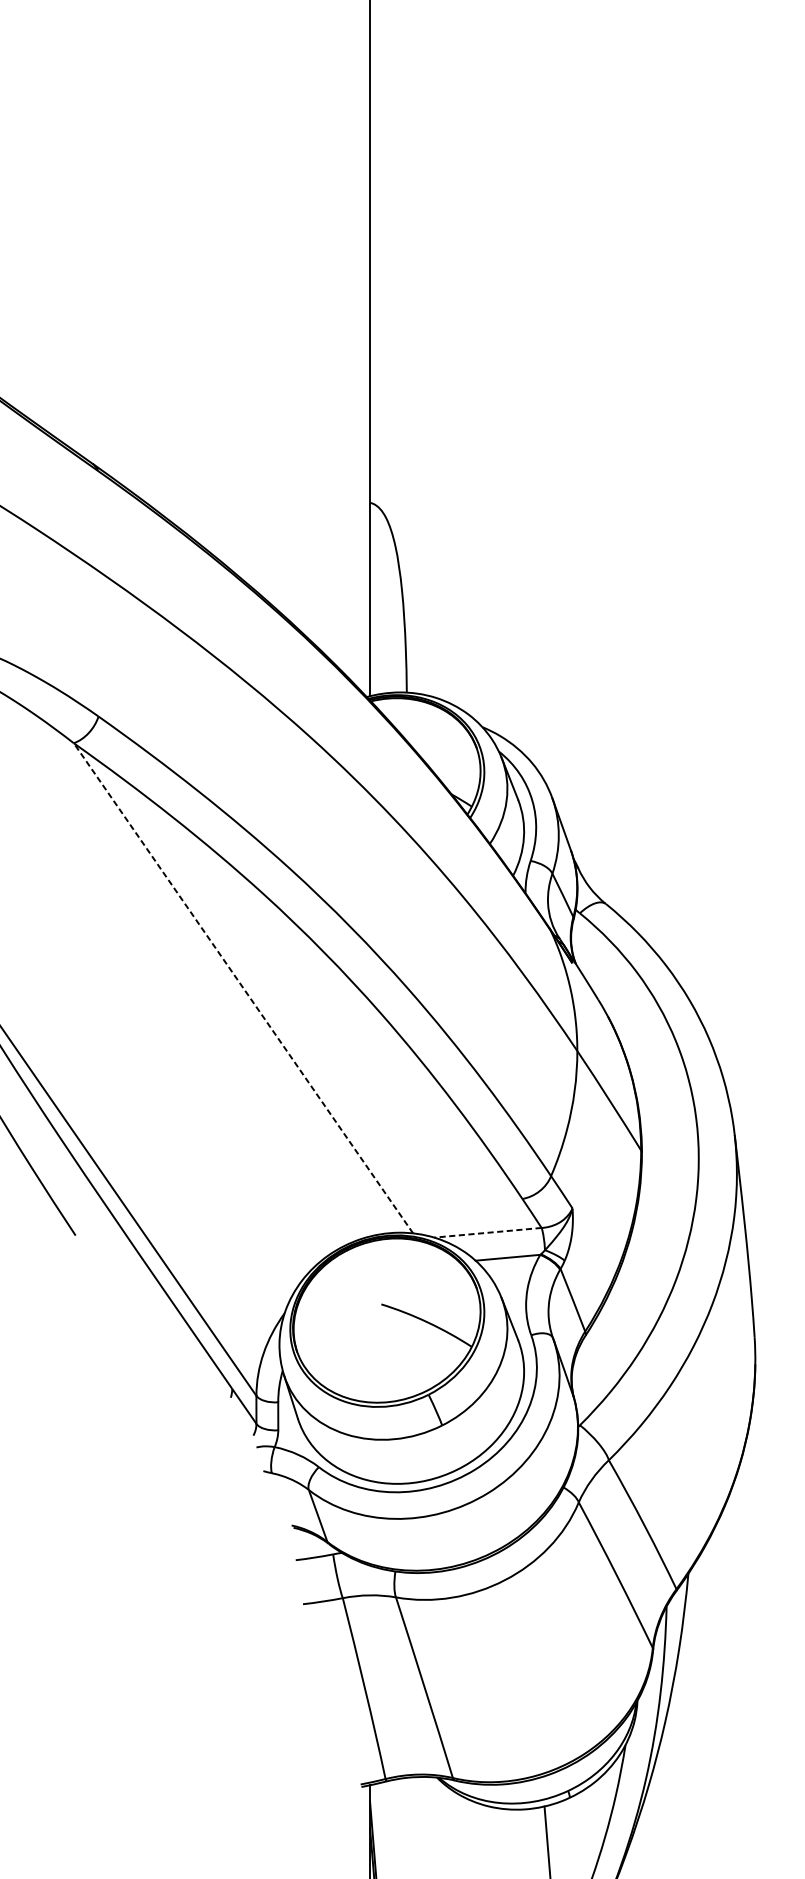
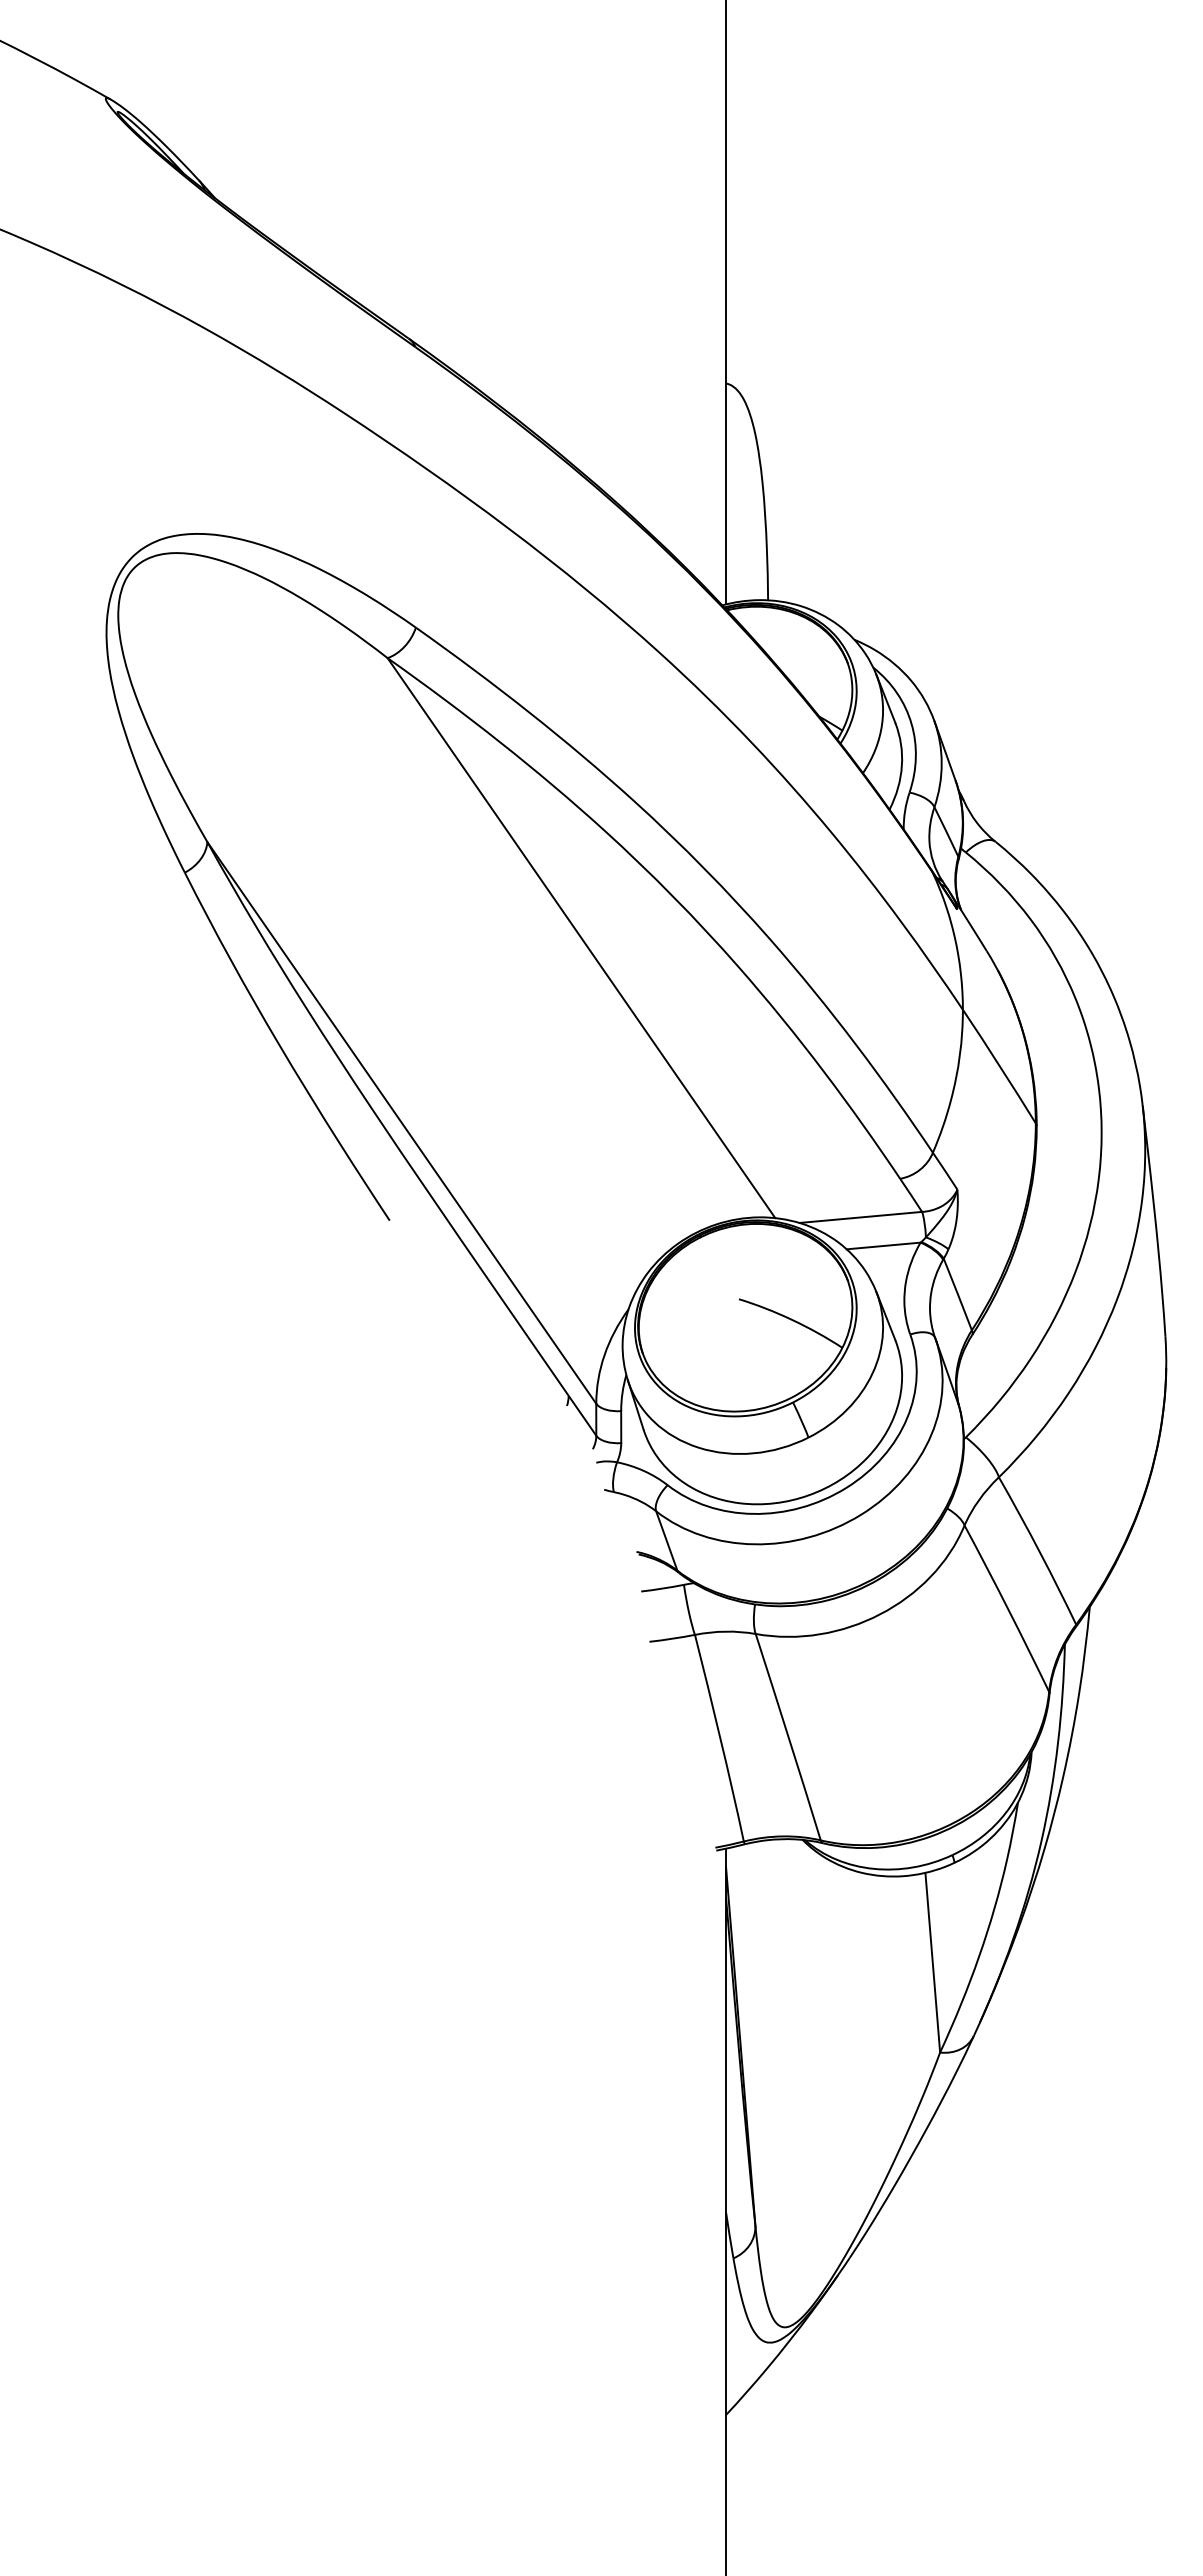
line: (243, 988) -> (581, 938), dashed -> solid
line: (487, 1232) -> (860, 1217), dashed -> solid

